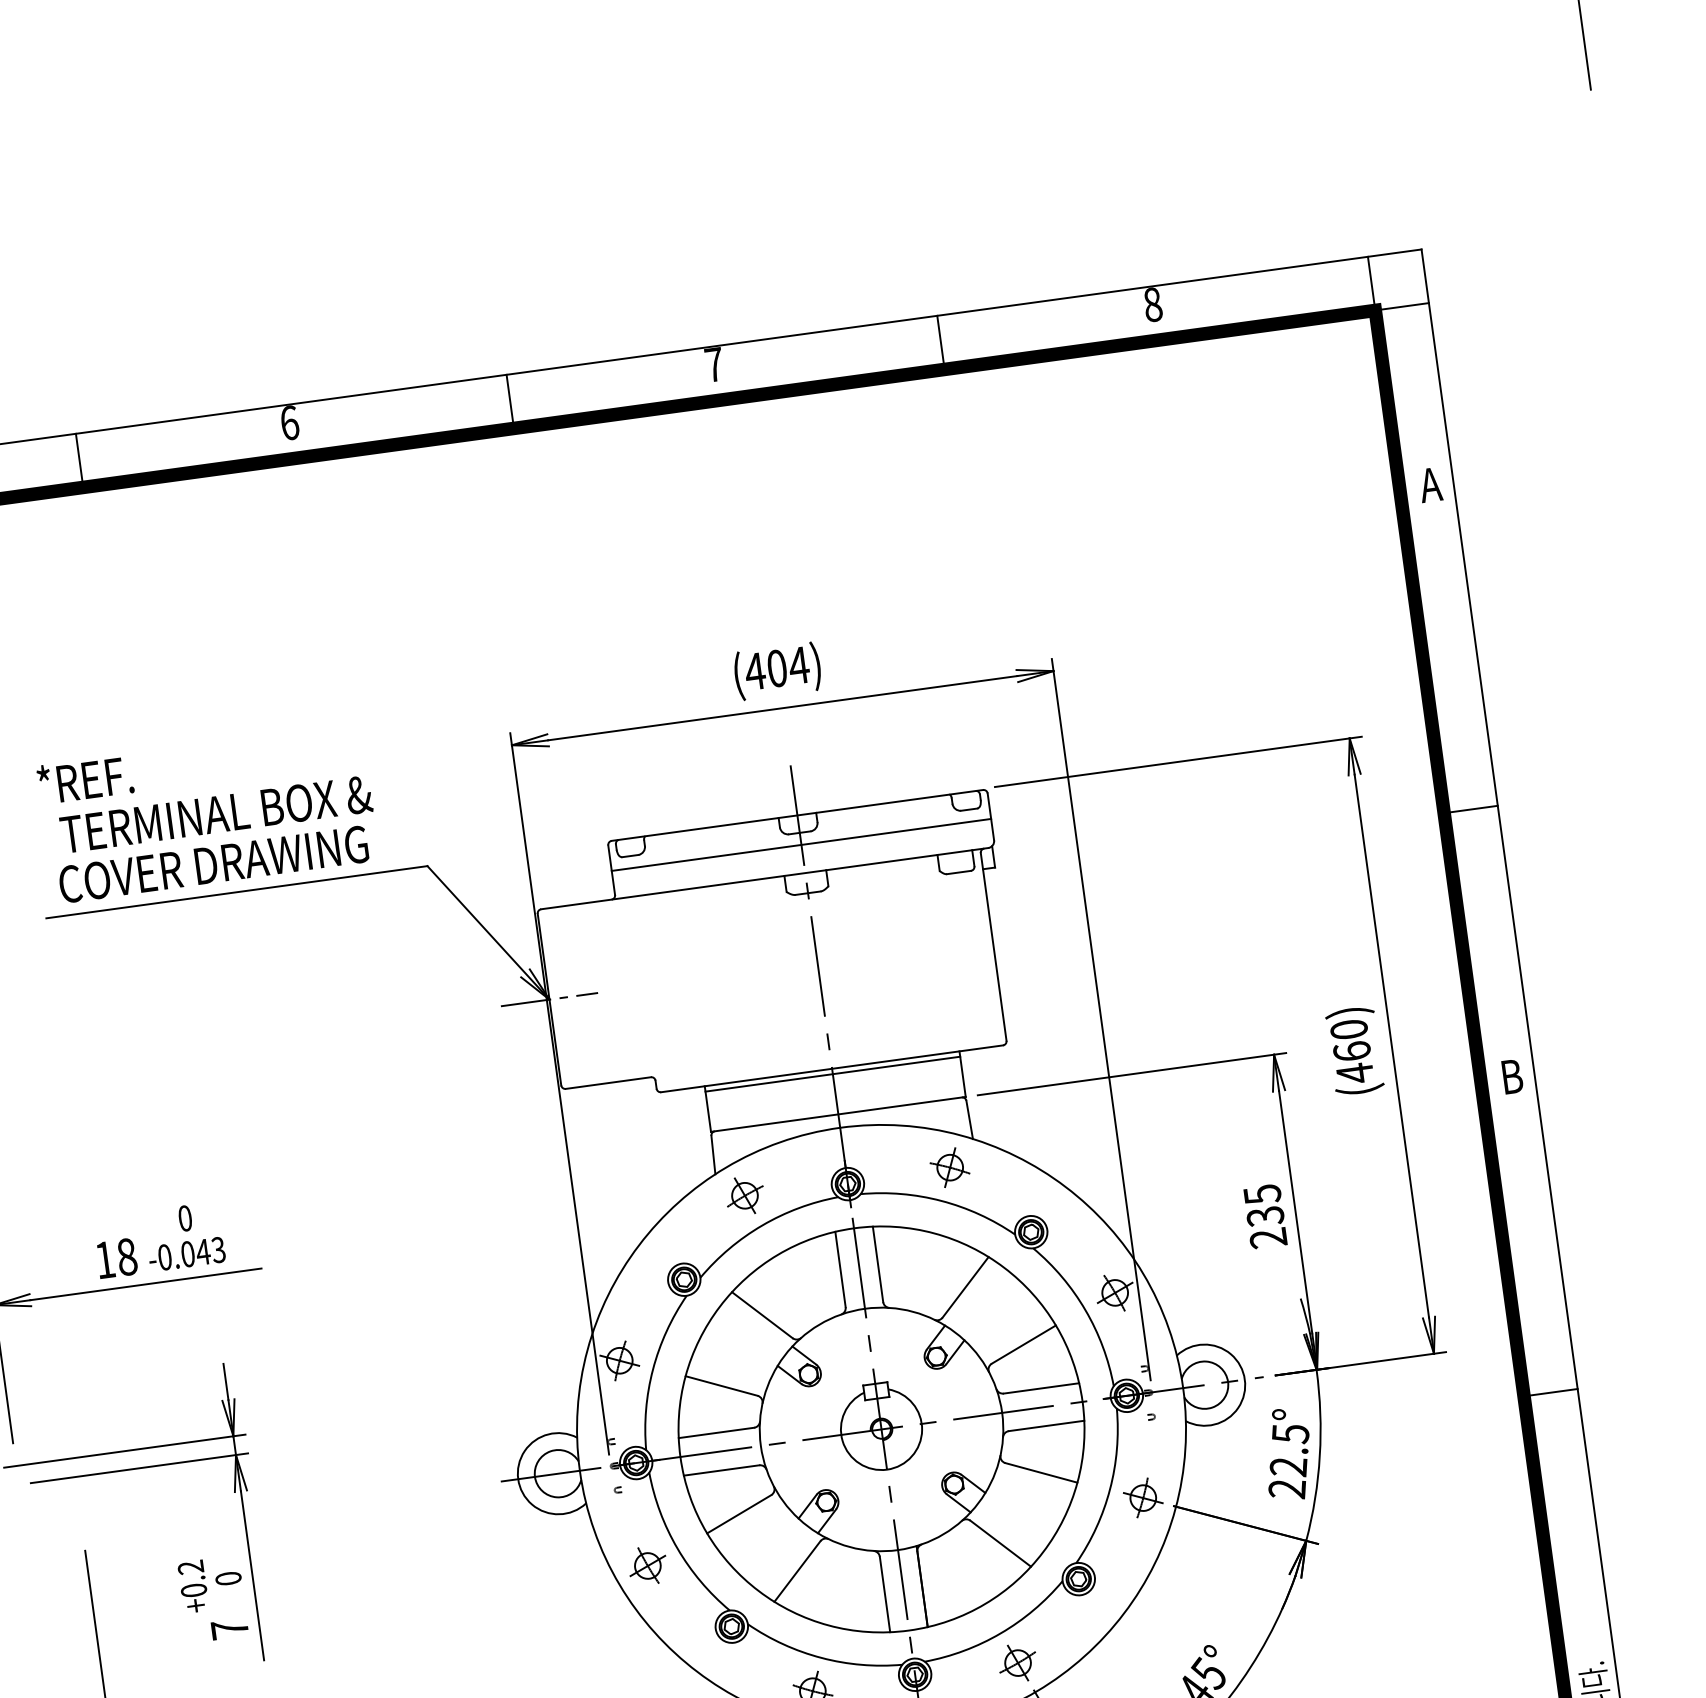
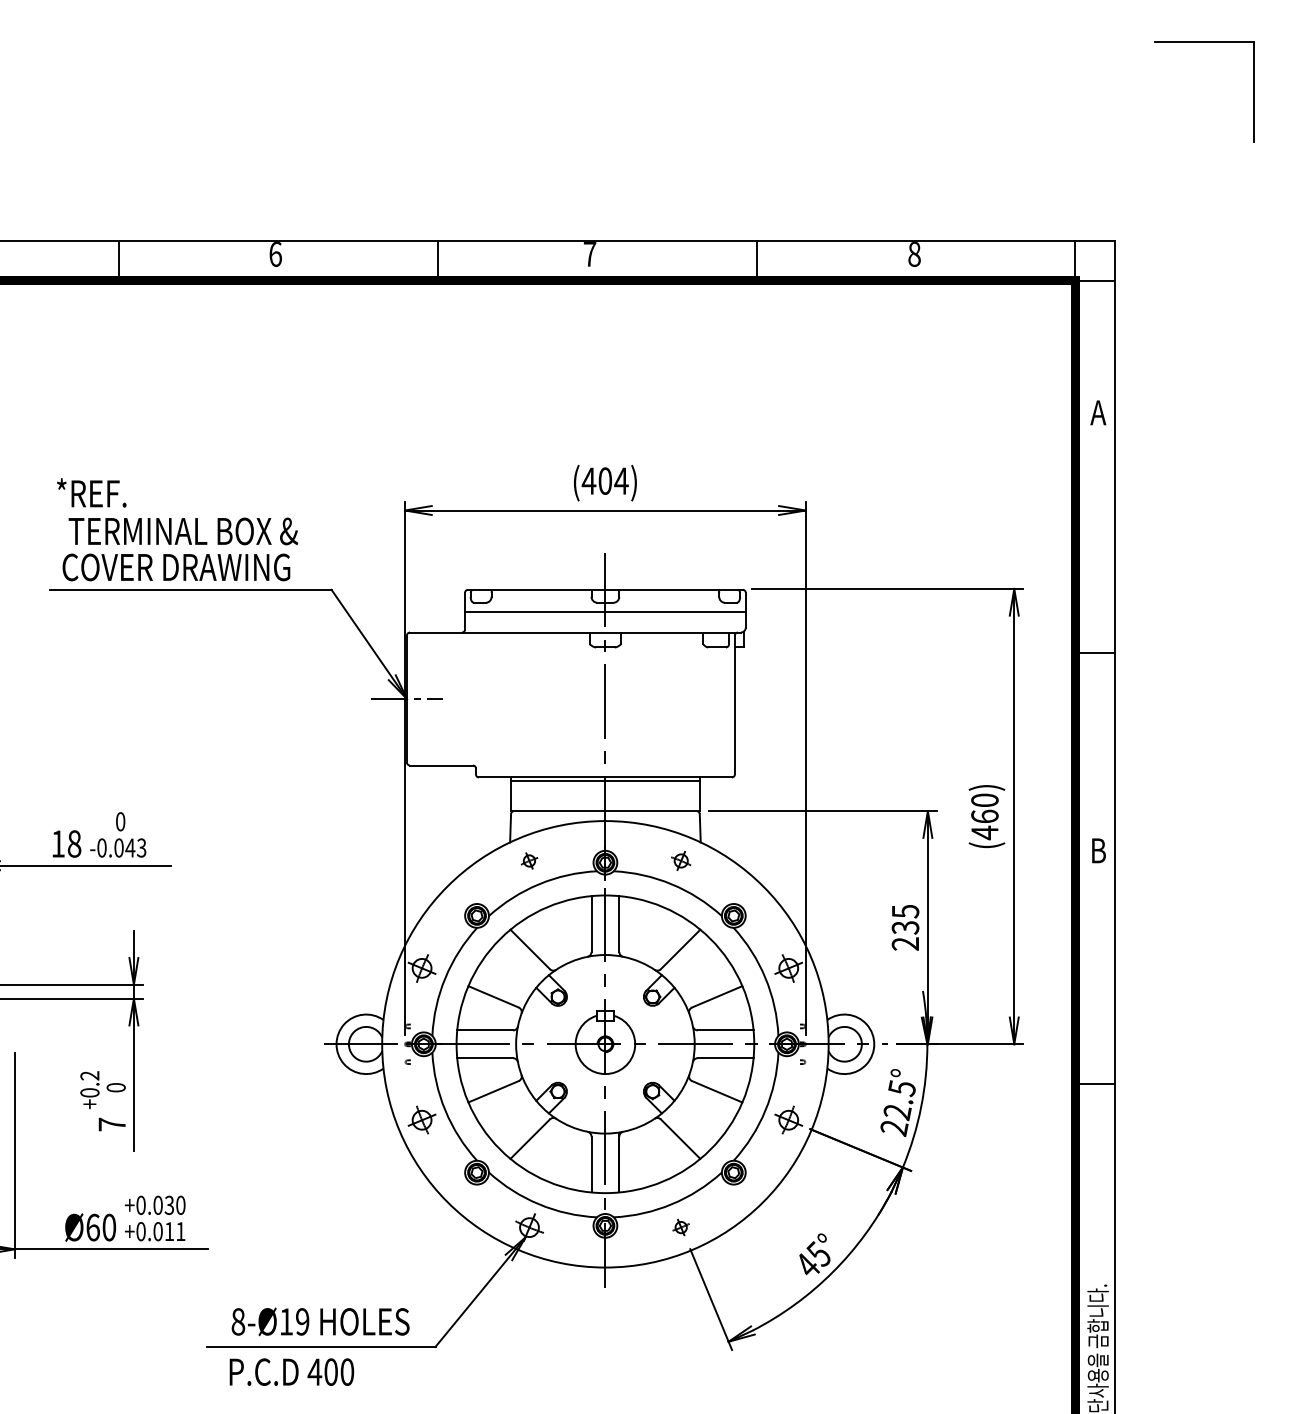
part: (948, 1167) -> (680, 860), size x0.7
part: (744, 1195) -> (529, 860), size x0.6
part: (1016, 1663) -> (680, 1227), size x0.6

